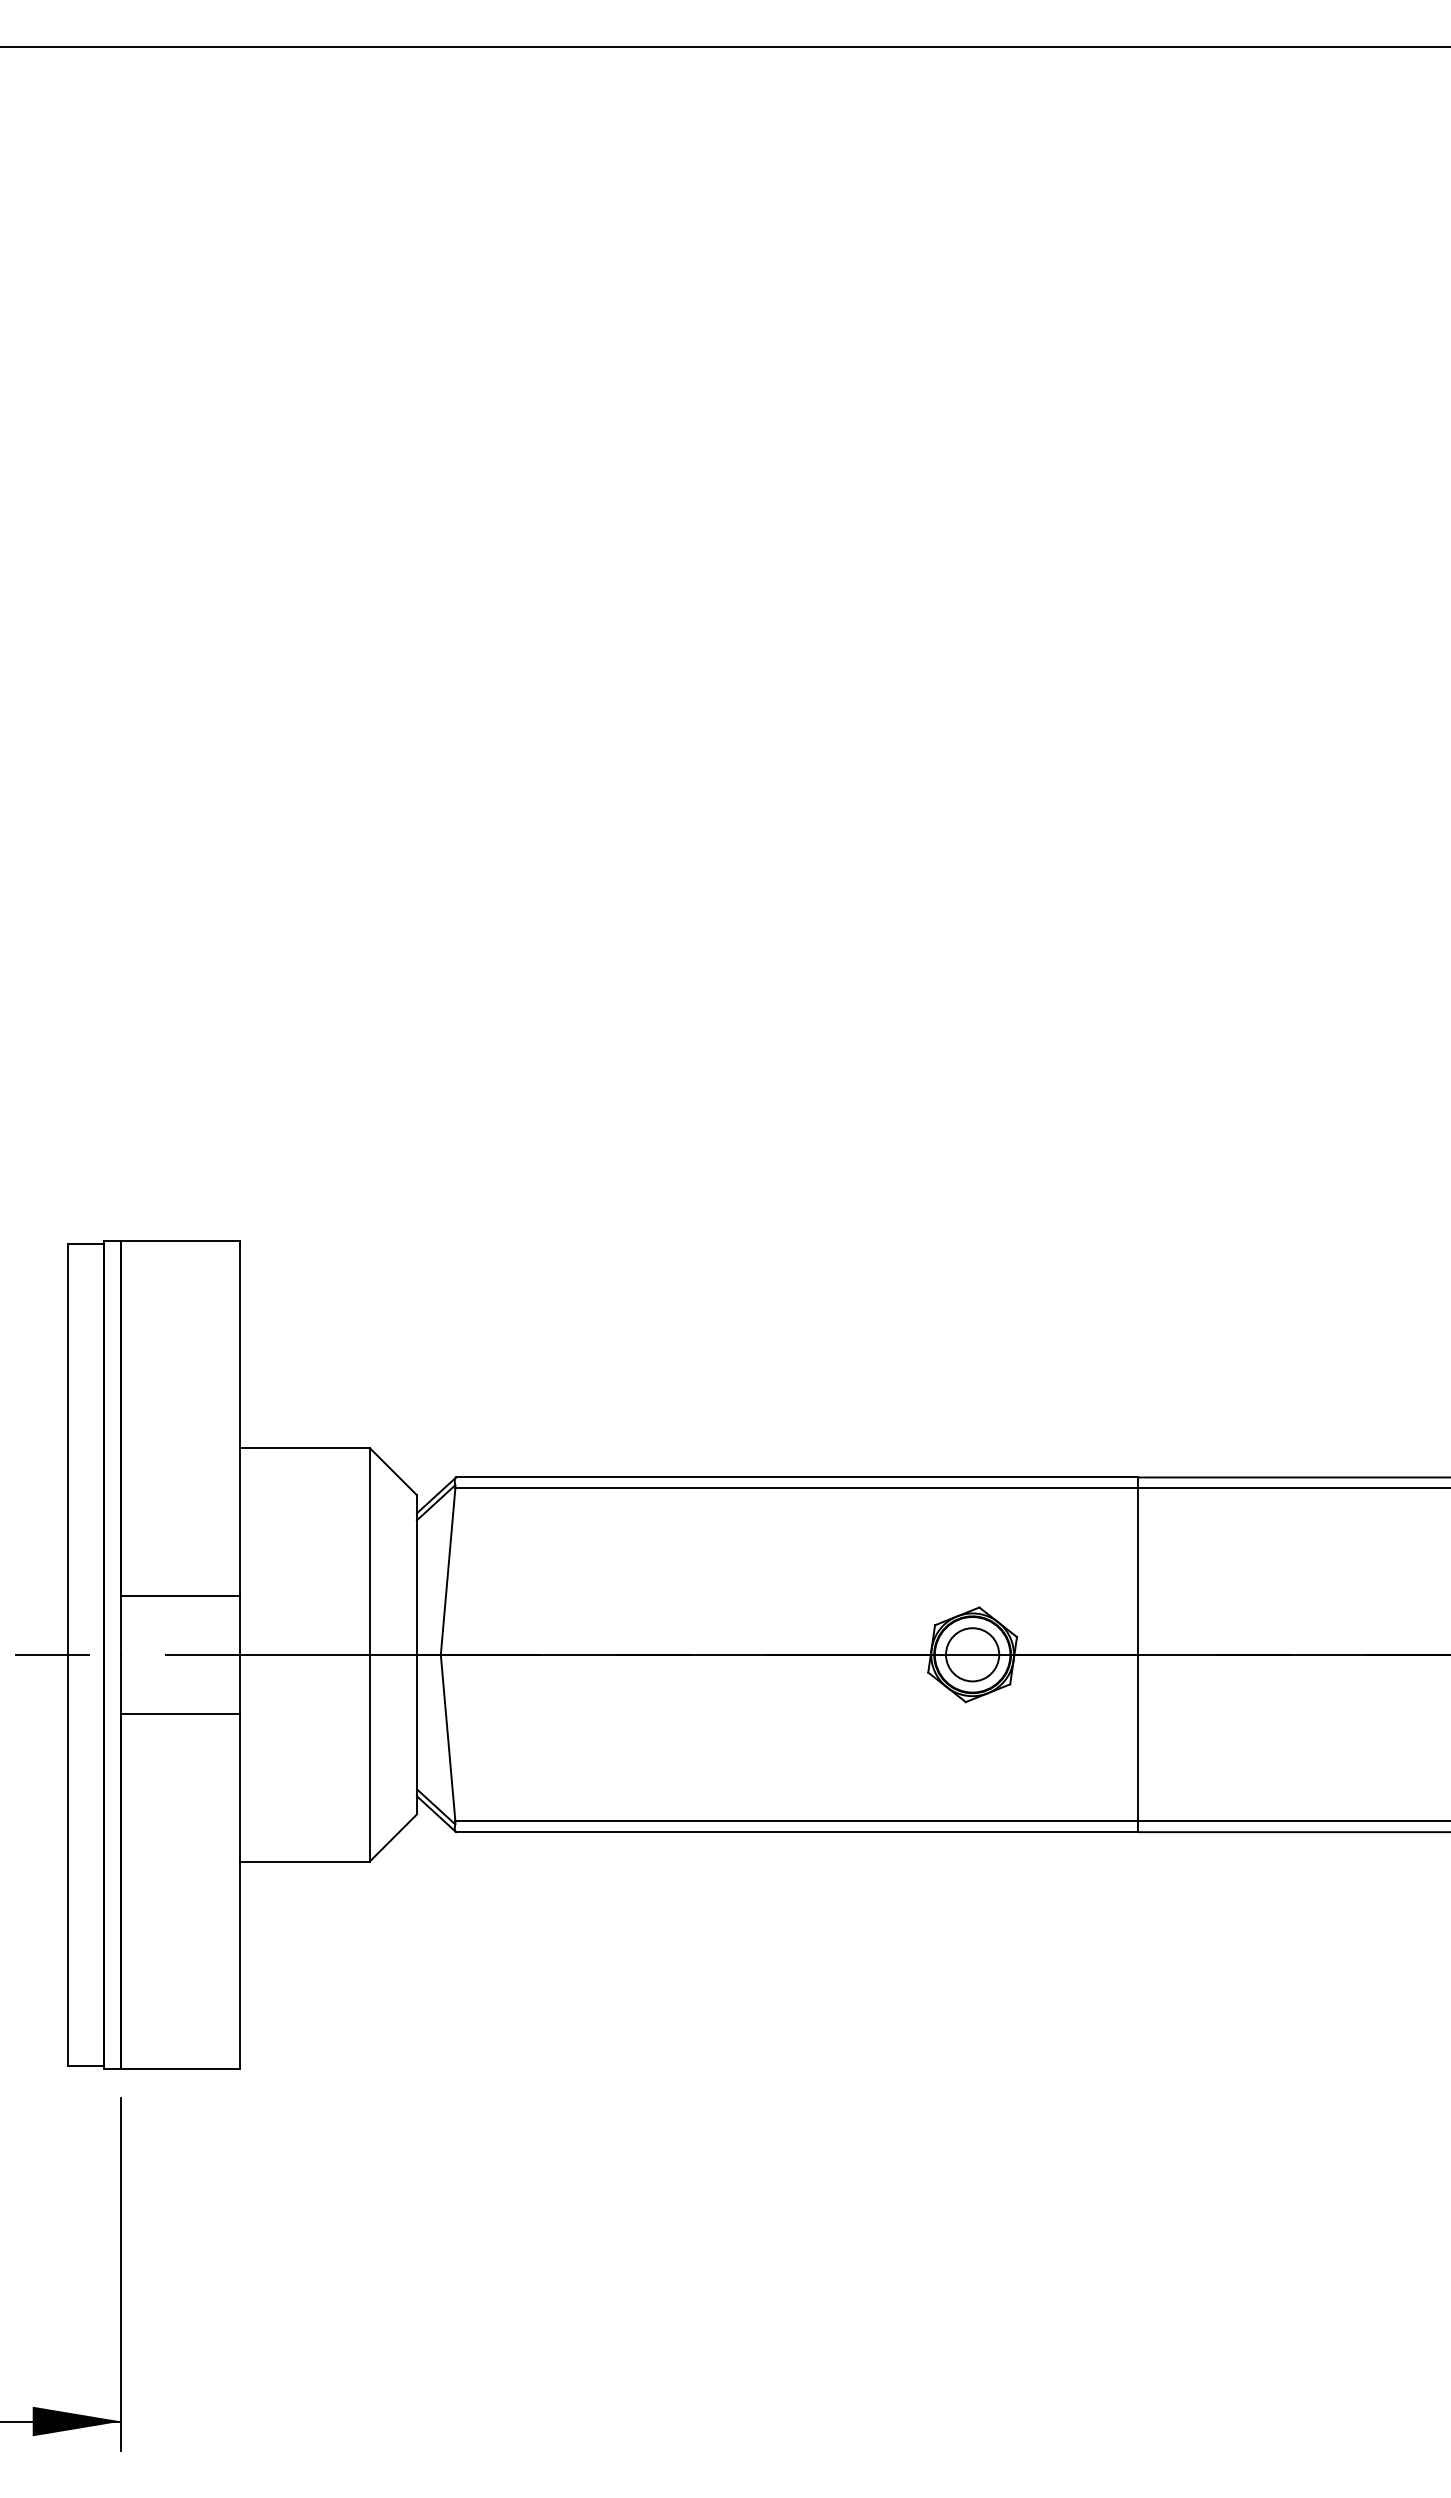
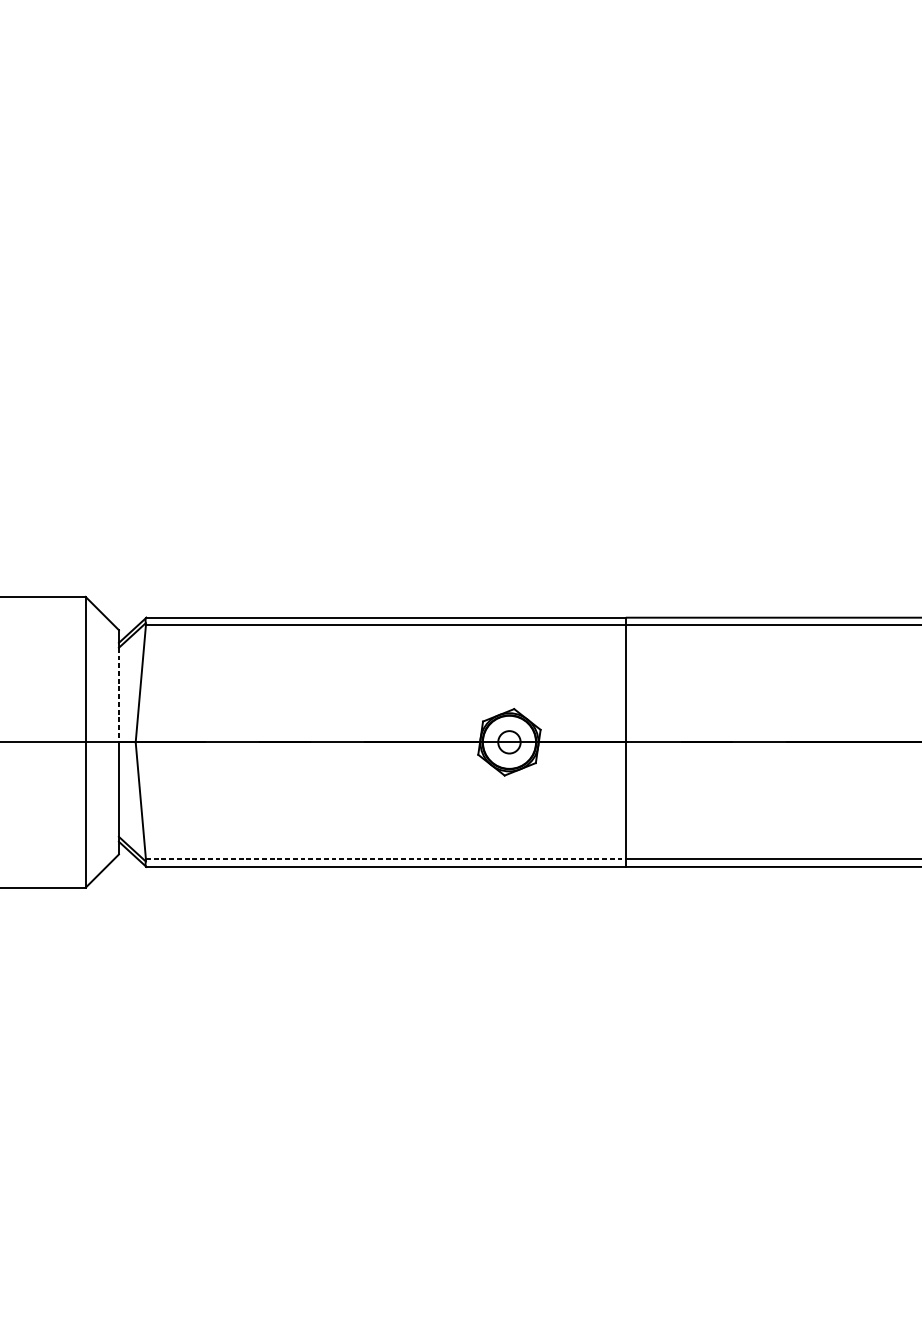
line: (416, 1588) -> (118, 695), solid -> dashed
circle: (972, 1654) -> (509, 742), size x0.6
line: (797, 1821) -> (386, 859), solid -> dashed

